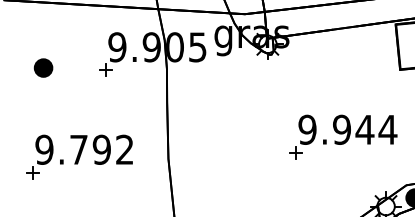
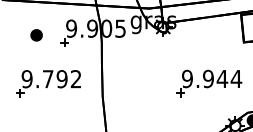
part: (43, 68) -> (36, 35), moved
part: (79, 156) -> (48, 83), moved

